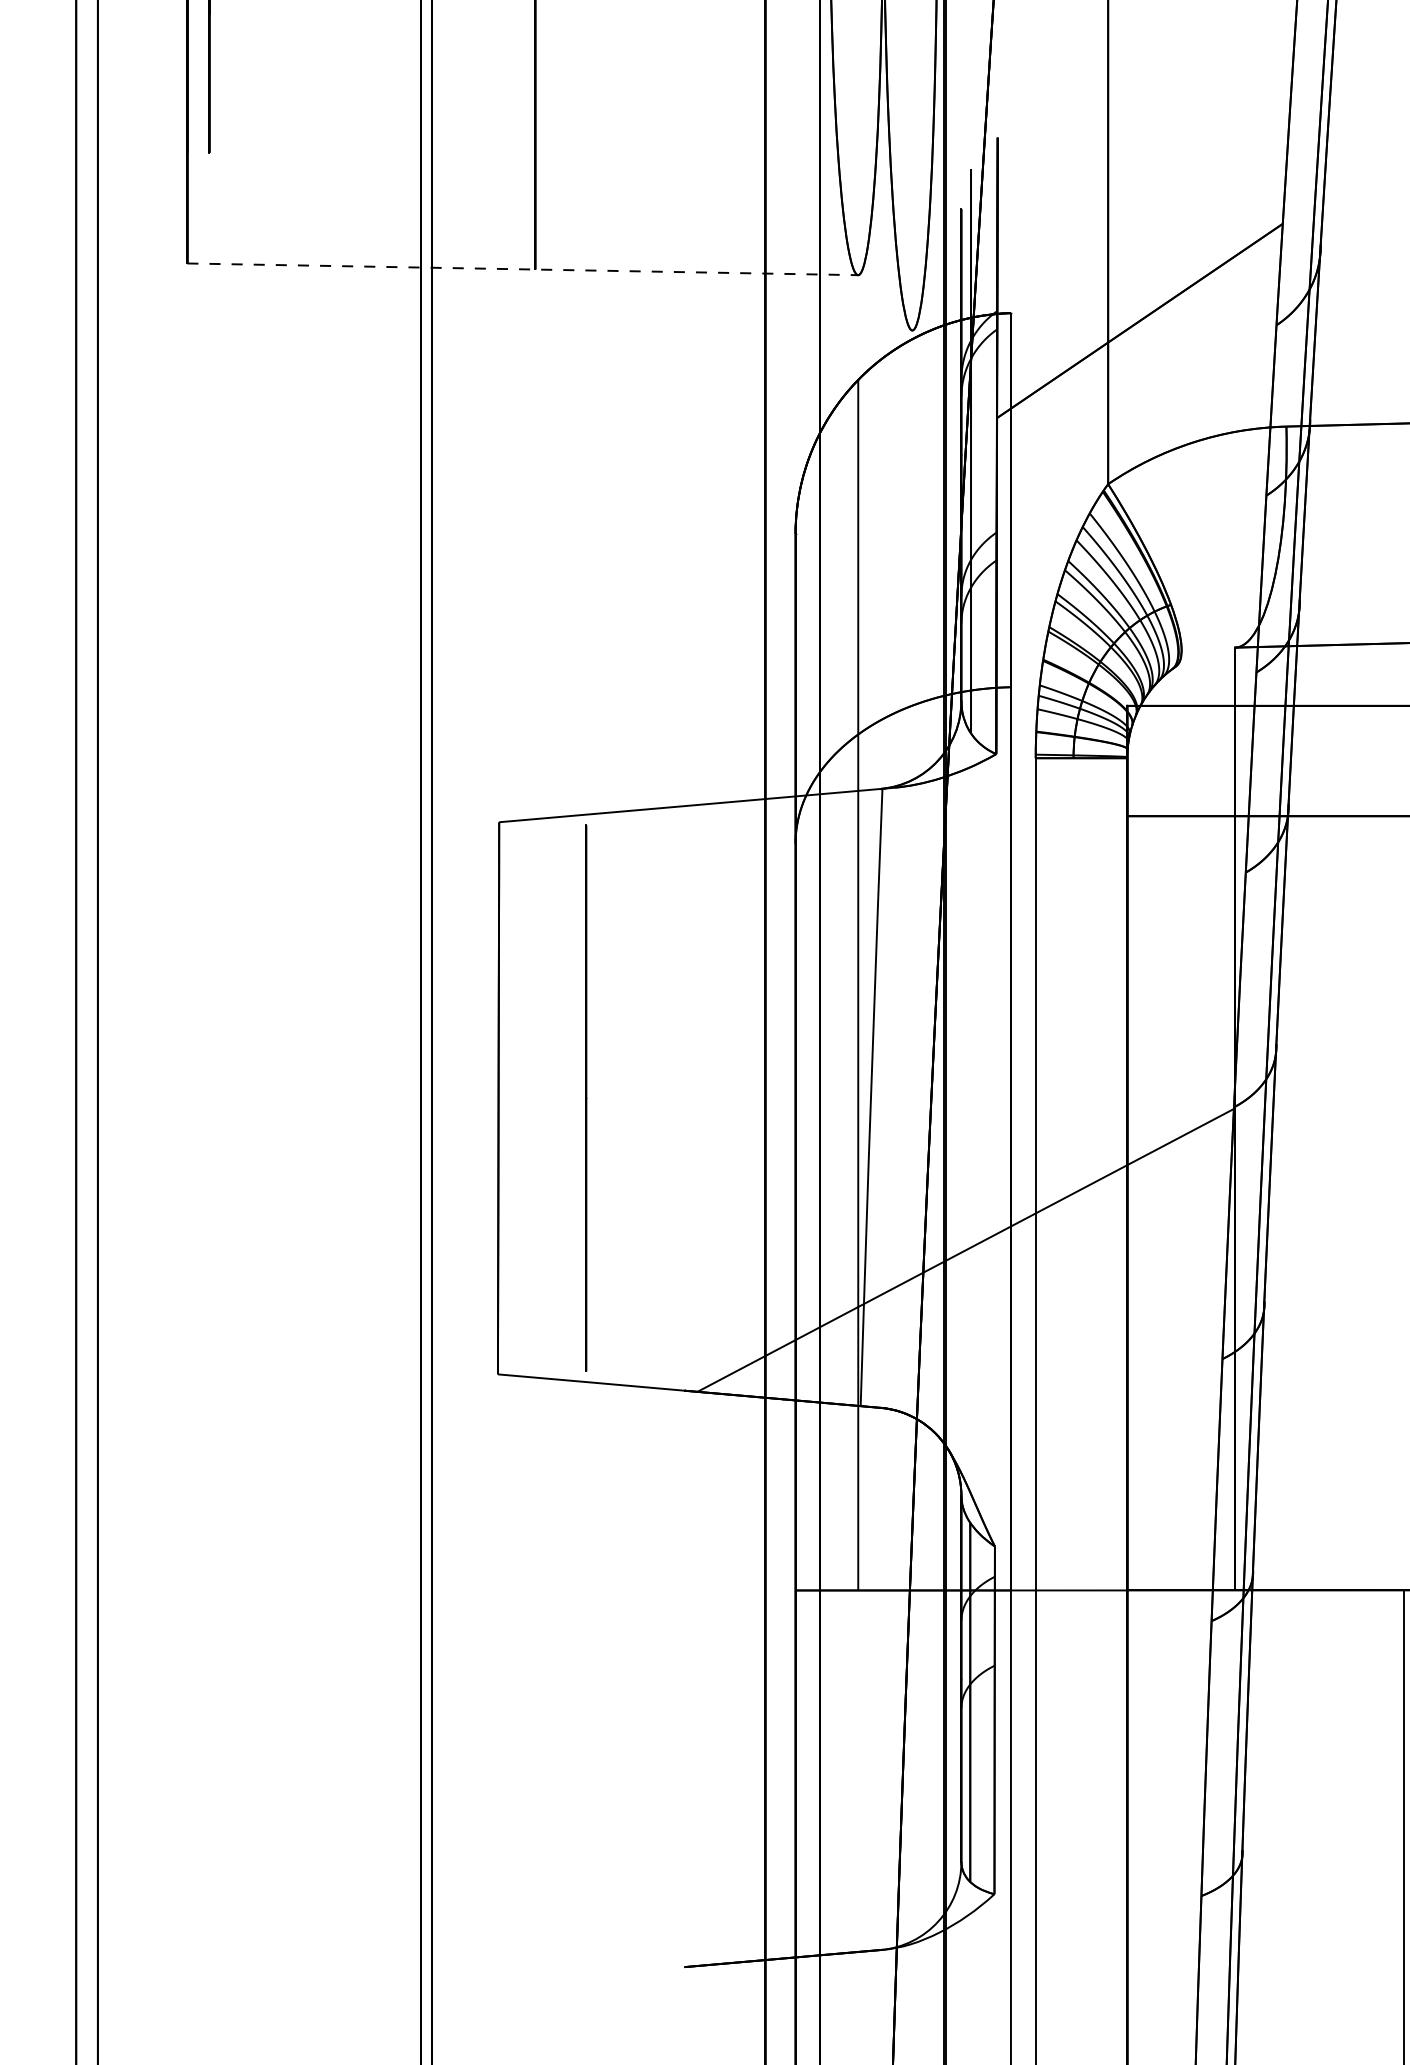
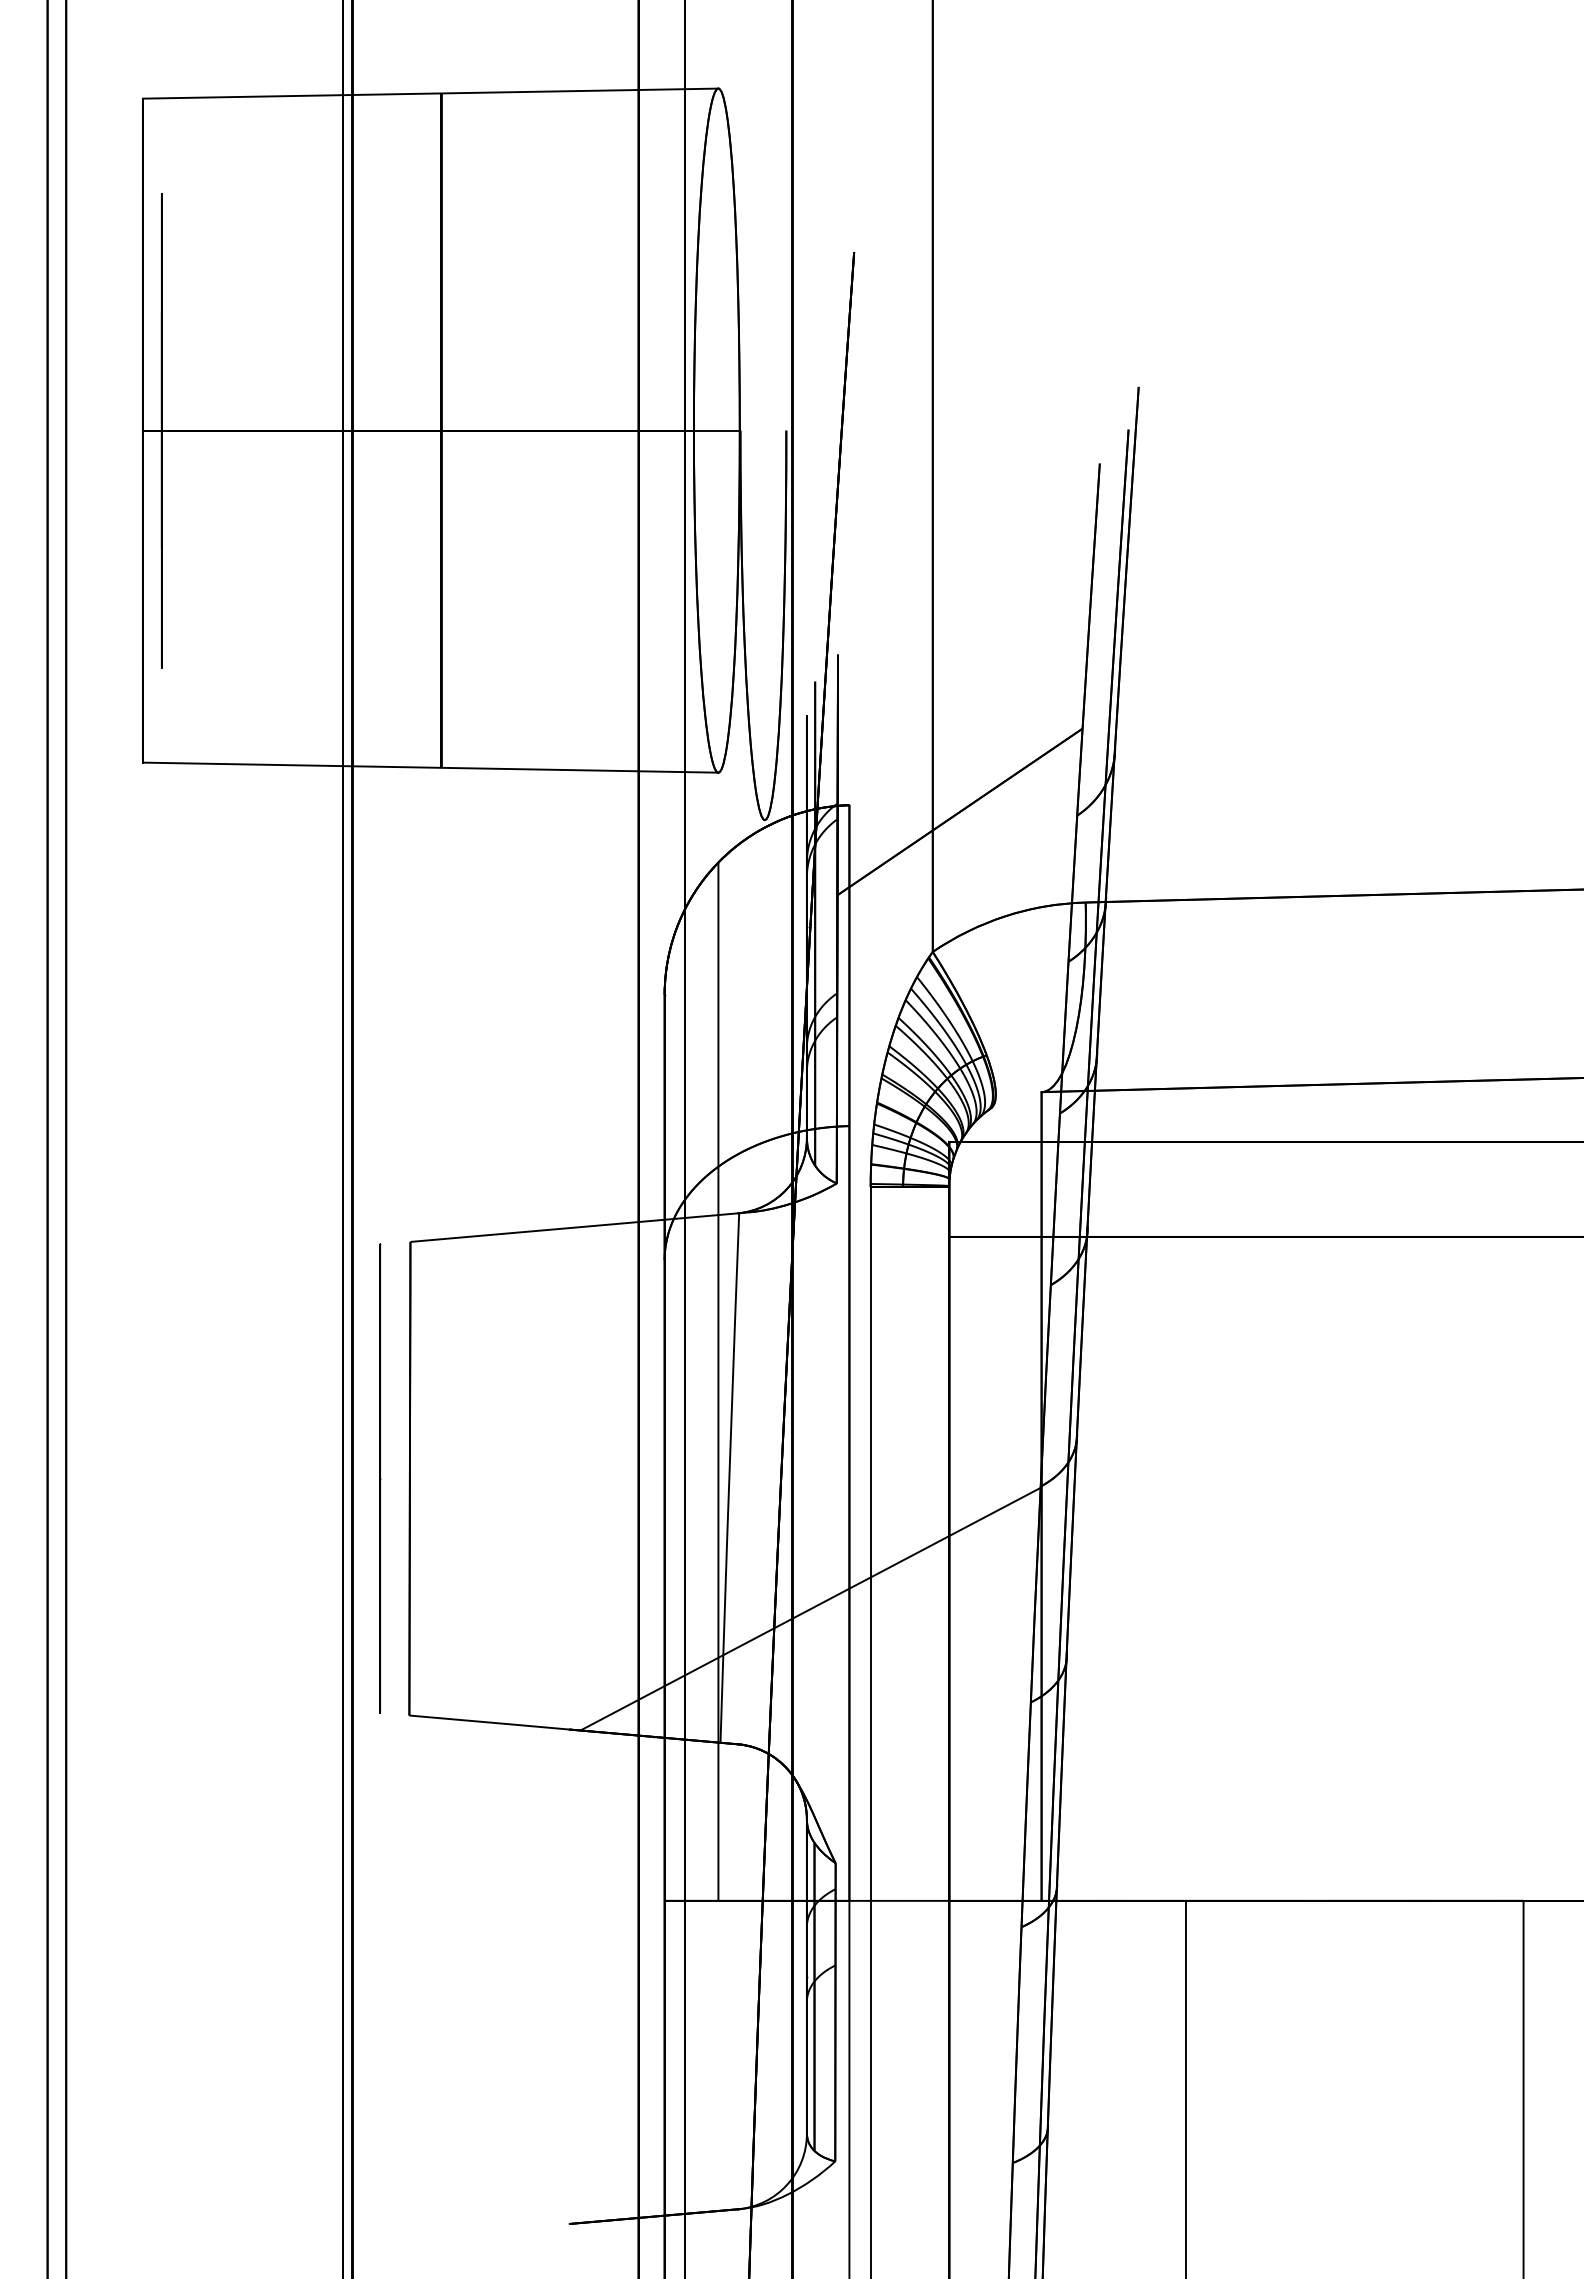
line: (522, 269) -> (430, 767), dashed -> solid
line: (586, 1098) -> (380, 1478), moved

